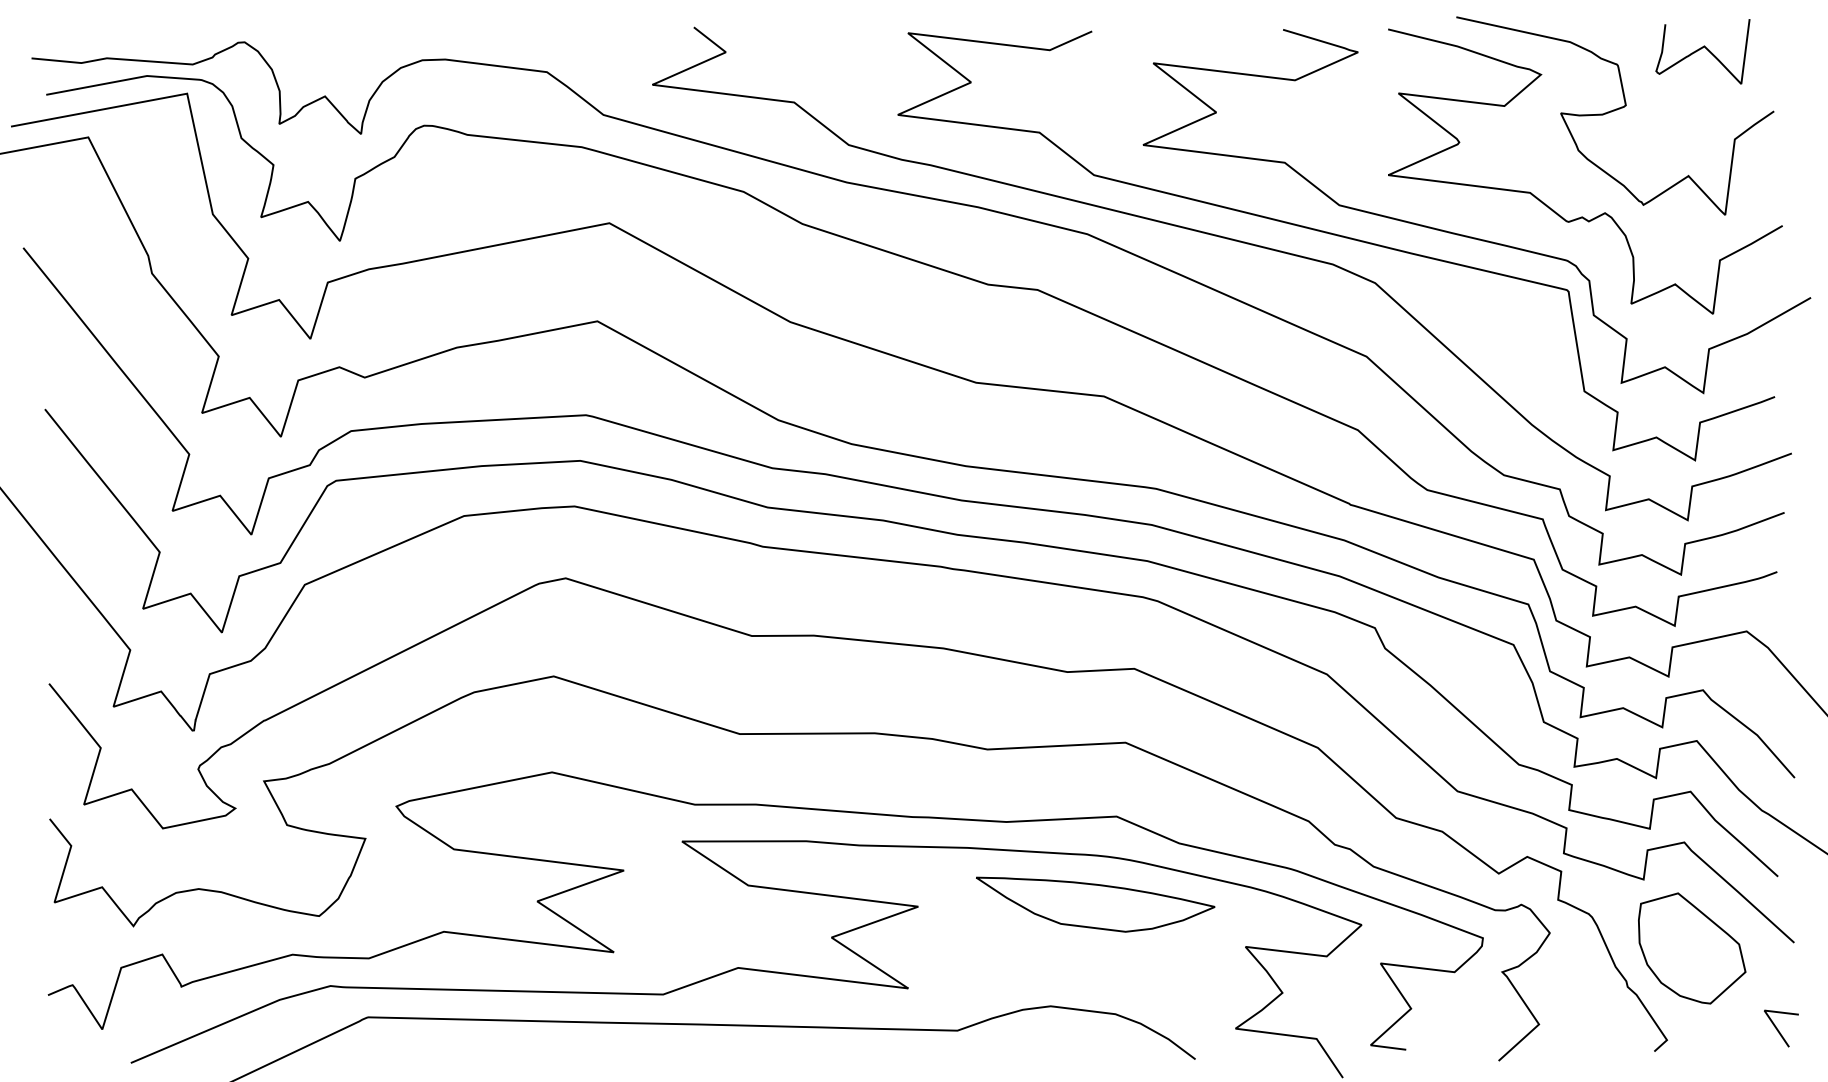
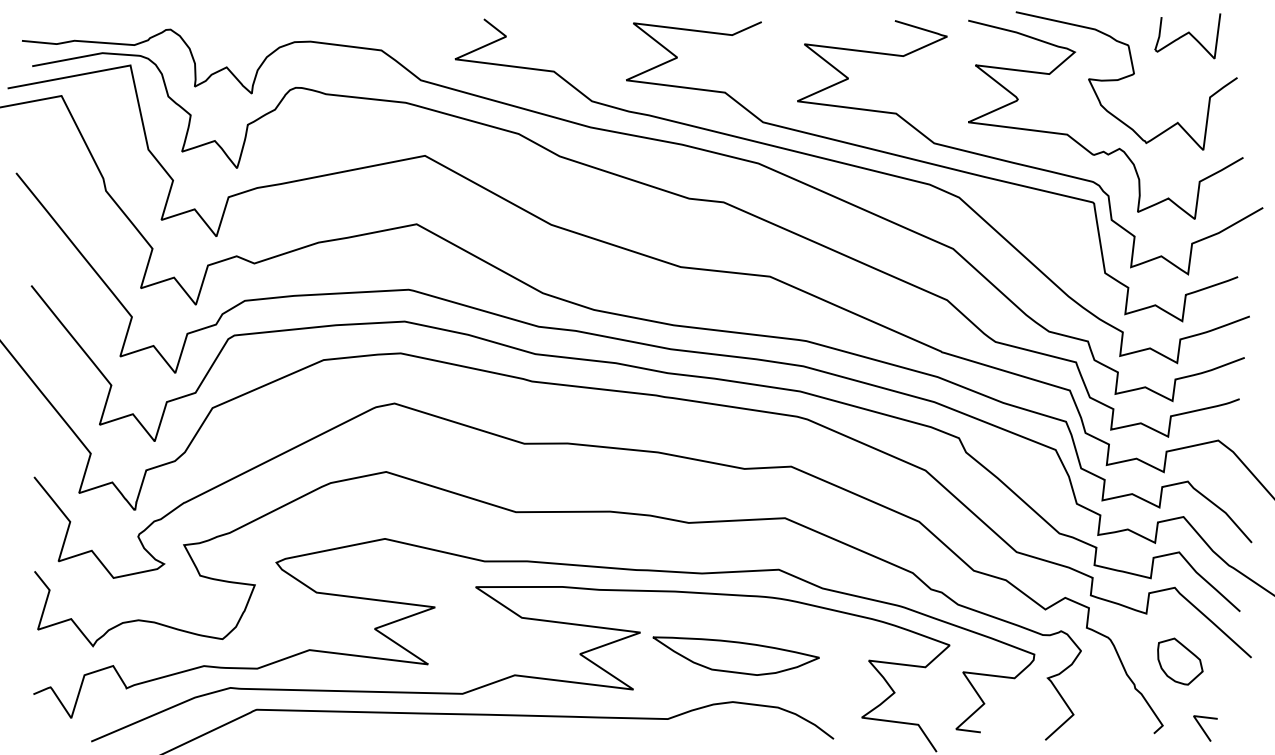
part: (1094, 903) -> (735, 655), moved
part: (1692, 948) -> (1180, 661), size x0.6
curve: (1778, 1028) -> (1203, 728), moved

